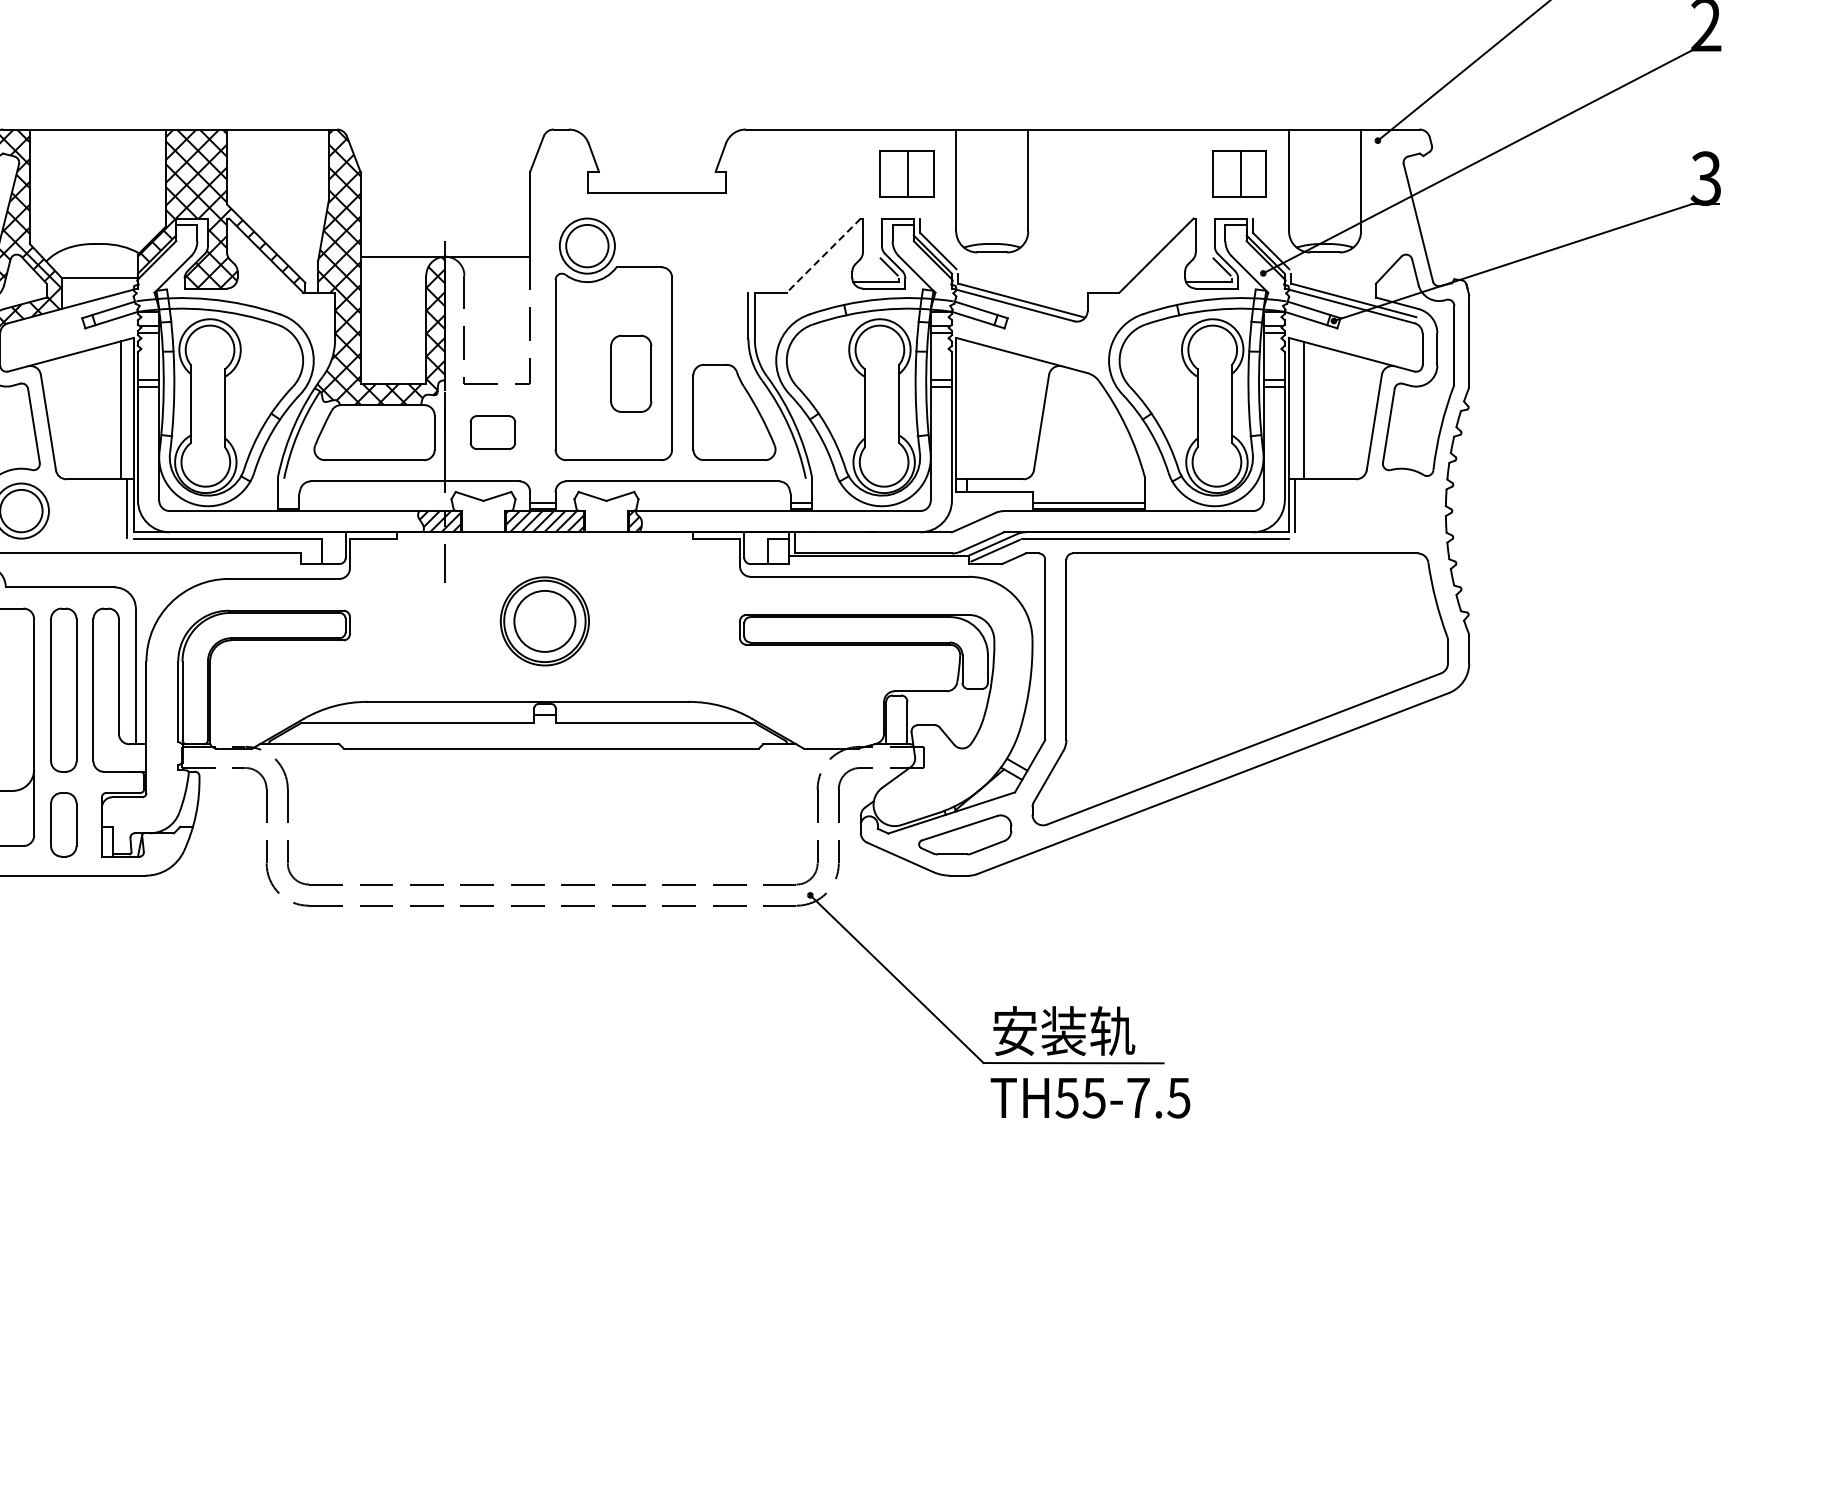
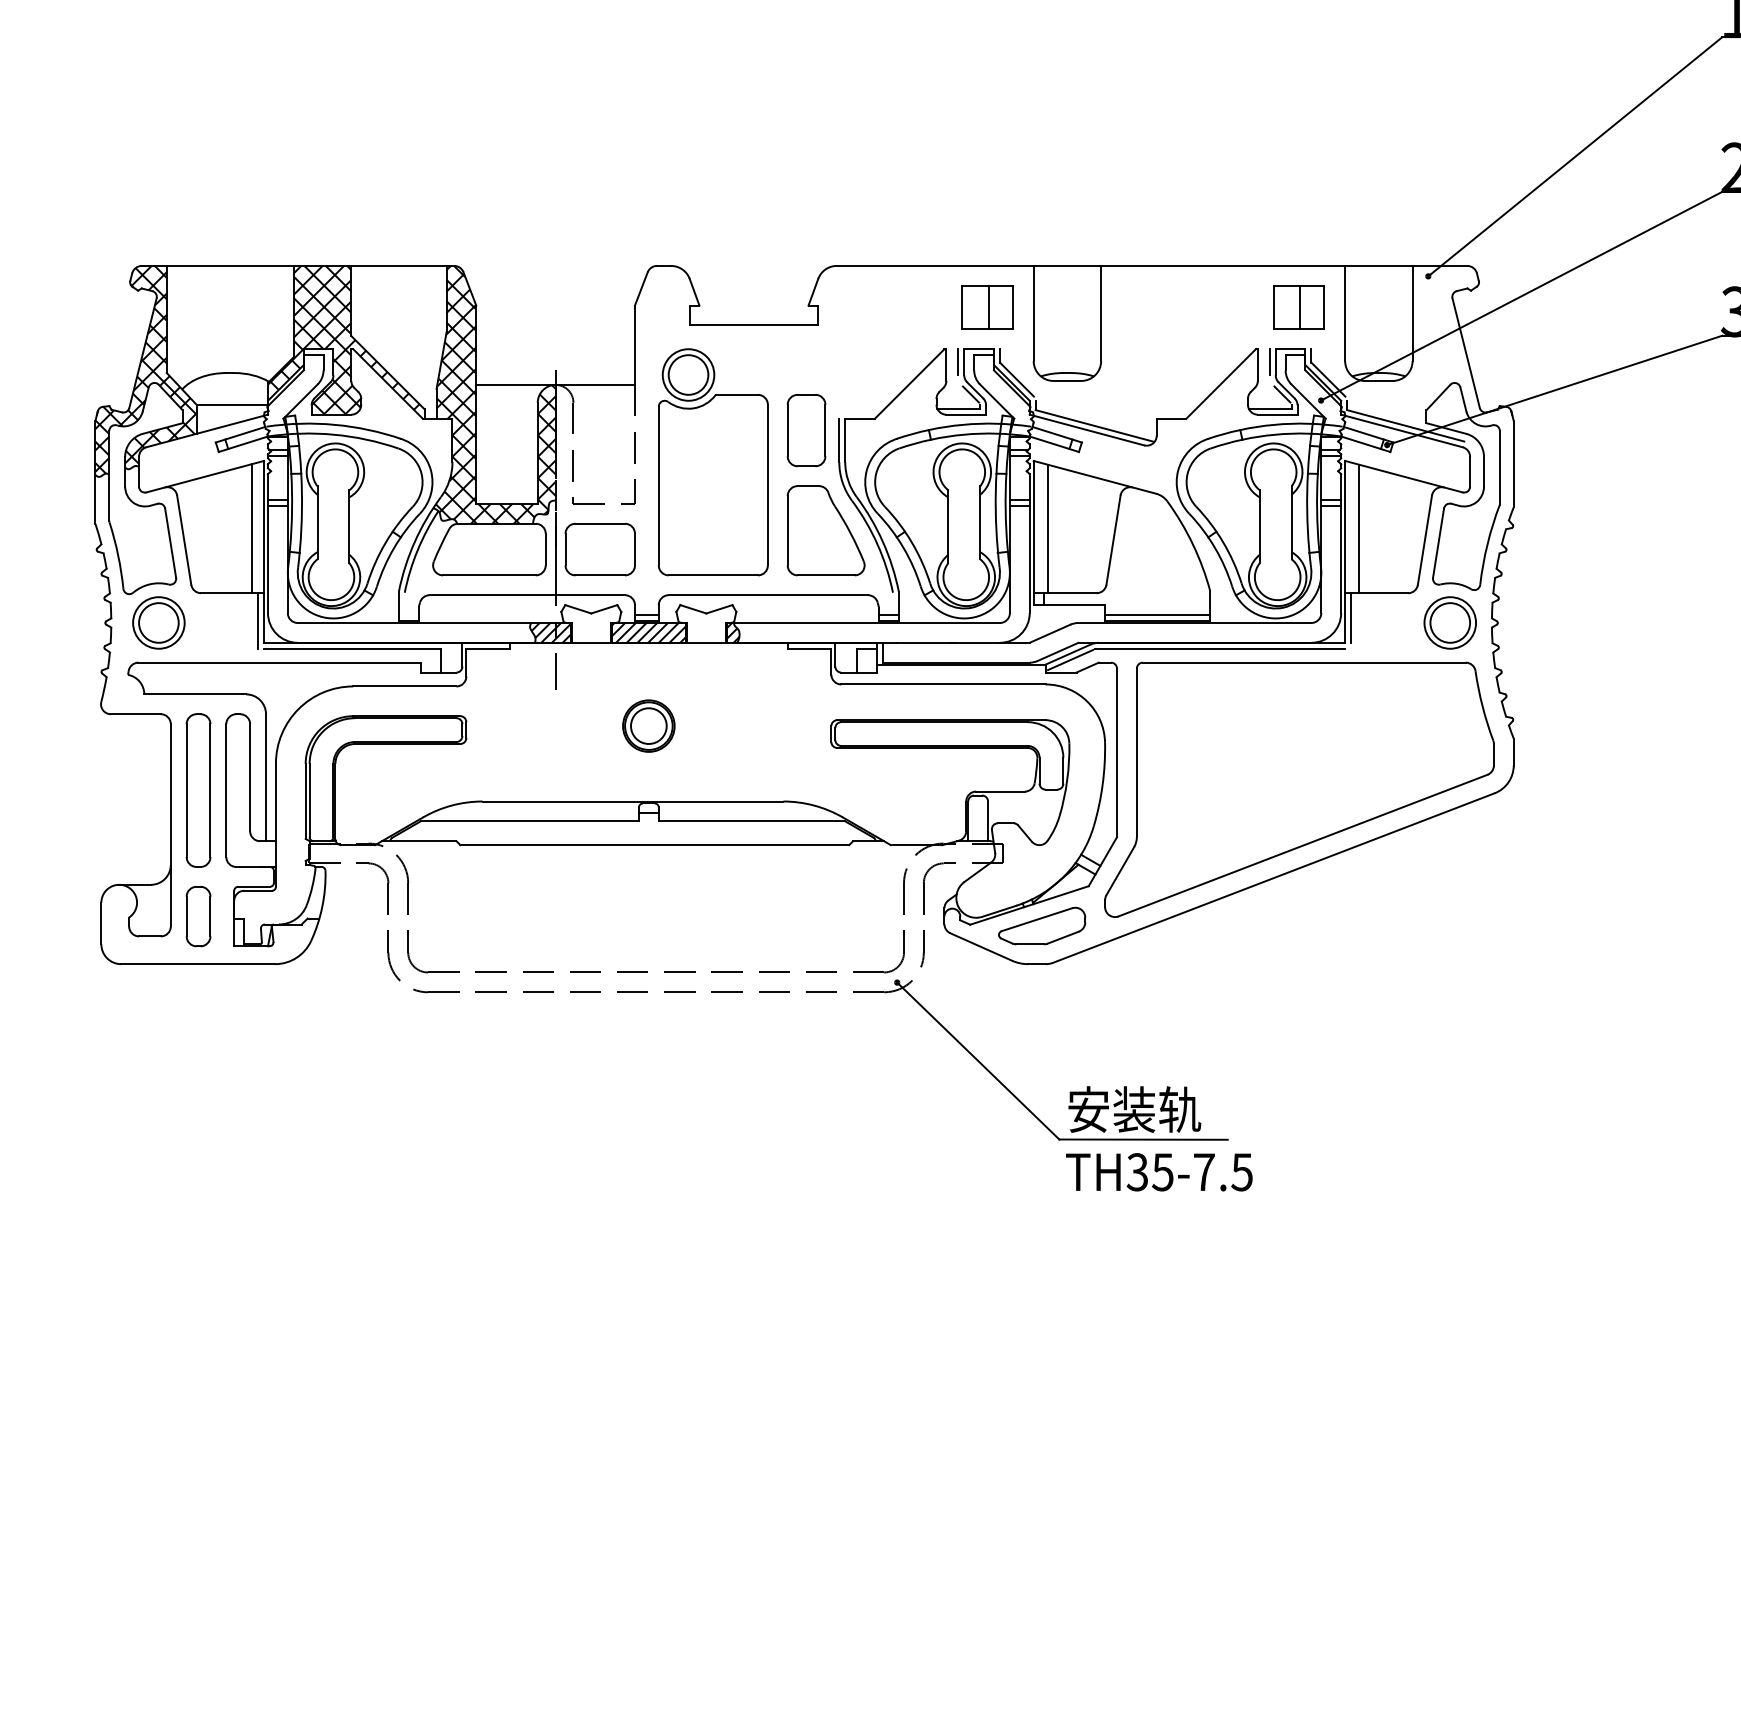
line: (875, 232) -> (958, 362), added
line: (1208, 232) -> (1269, 362), added
line: (823, 256) -> (909, 384), dashed -> solid
part: (631, 373) -> (806, 430), moved
line: (970, 410) -> (1047, 528), added
part: (492, 432) -> (599, 549), size x1.67
part: (1400, 510) -> (1449, 622), added
part: (544, 620) -> (648, 725), size x0.62
text: (1067, 1097) -> (1137, 1171), TH55-7.5 -> TH35-7.5

